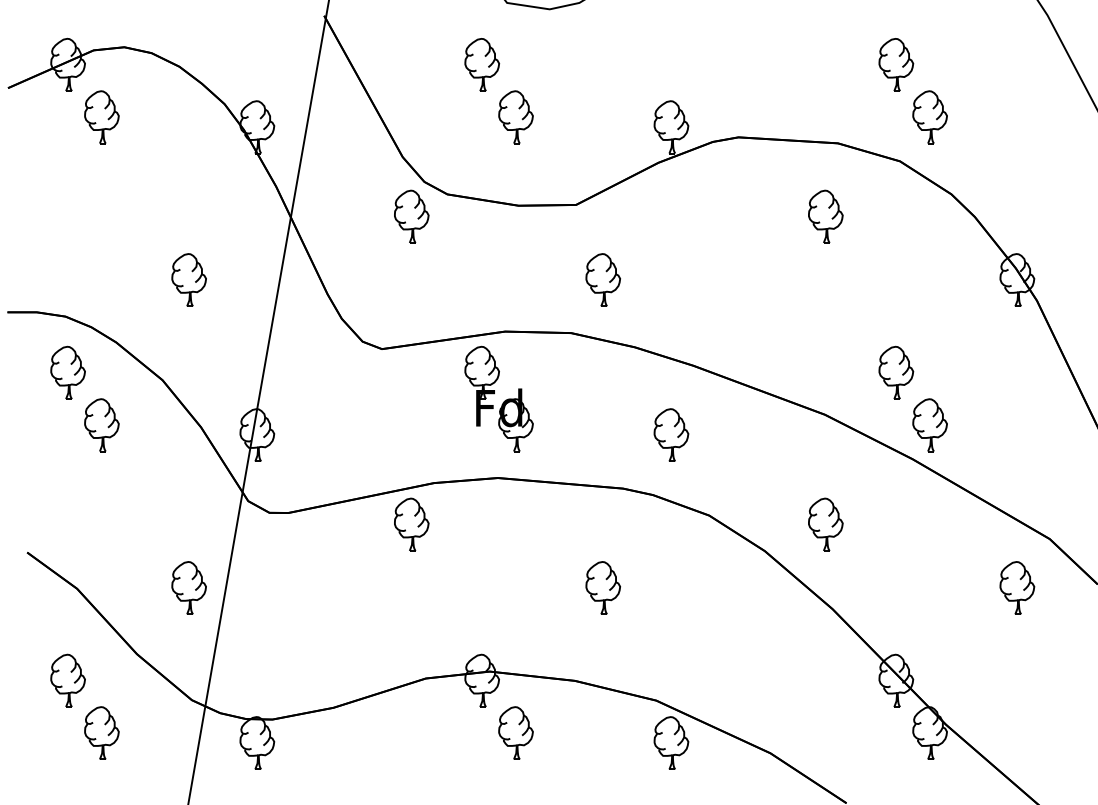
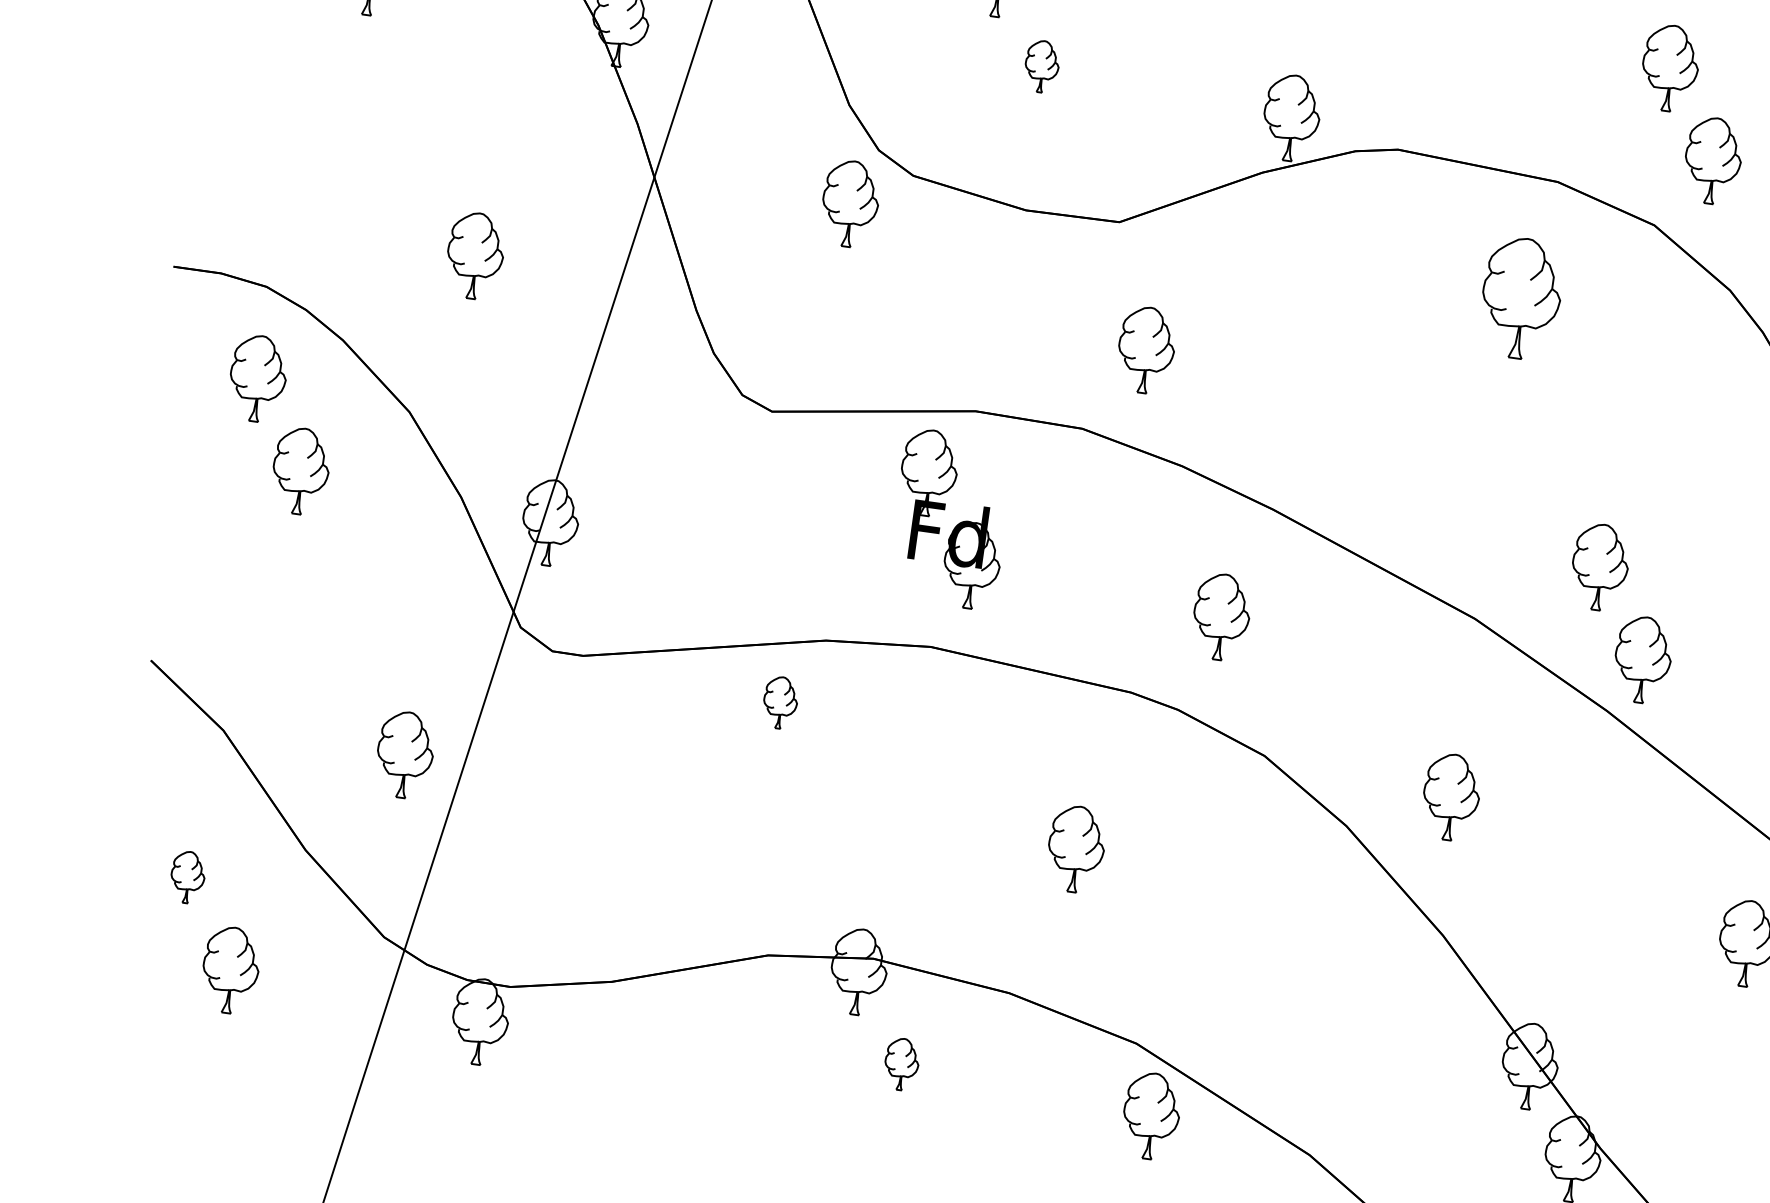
part: (515, 117) -> (1041, 66), size x0.6
part: (825, 216) -> (1520, 297), size x1.4
part: (411, 524) -> (779, 702), size x0.6
part: (67, 680) -> (186, 876), size x0.6
part: (515, 732) -> (901, 1063), size x0.6

